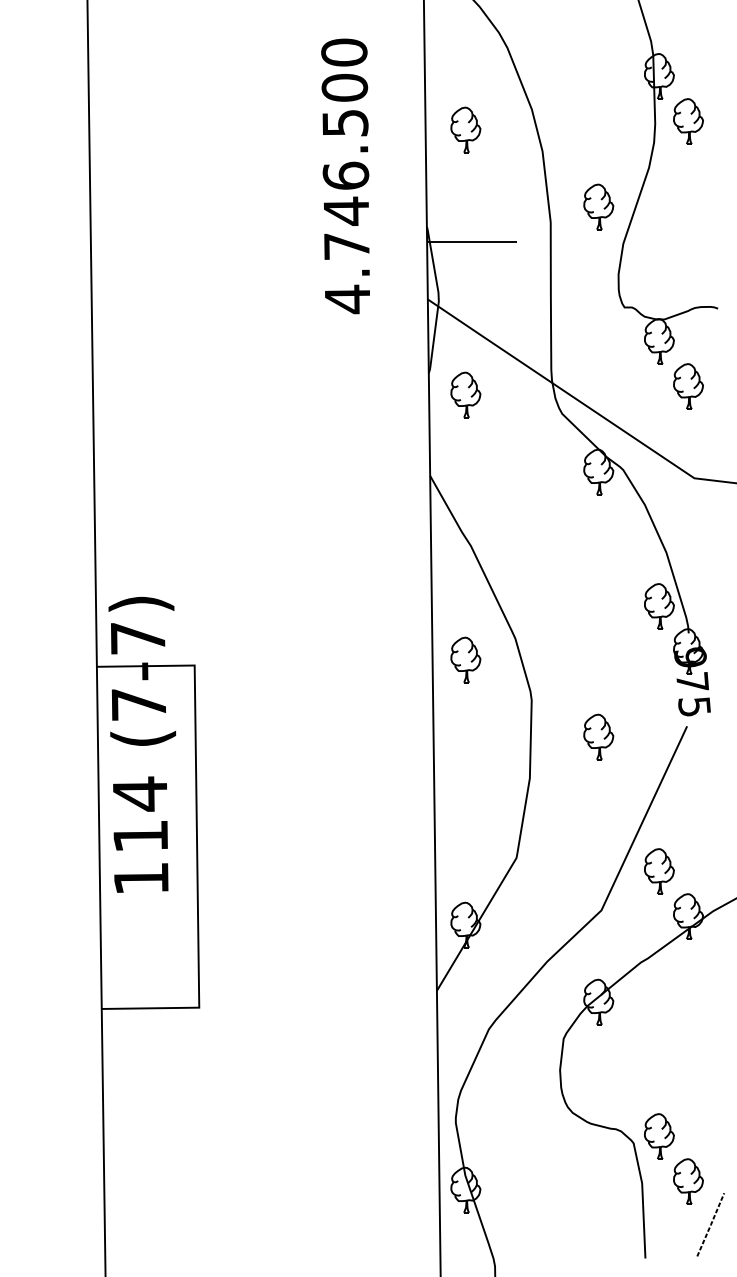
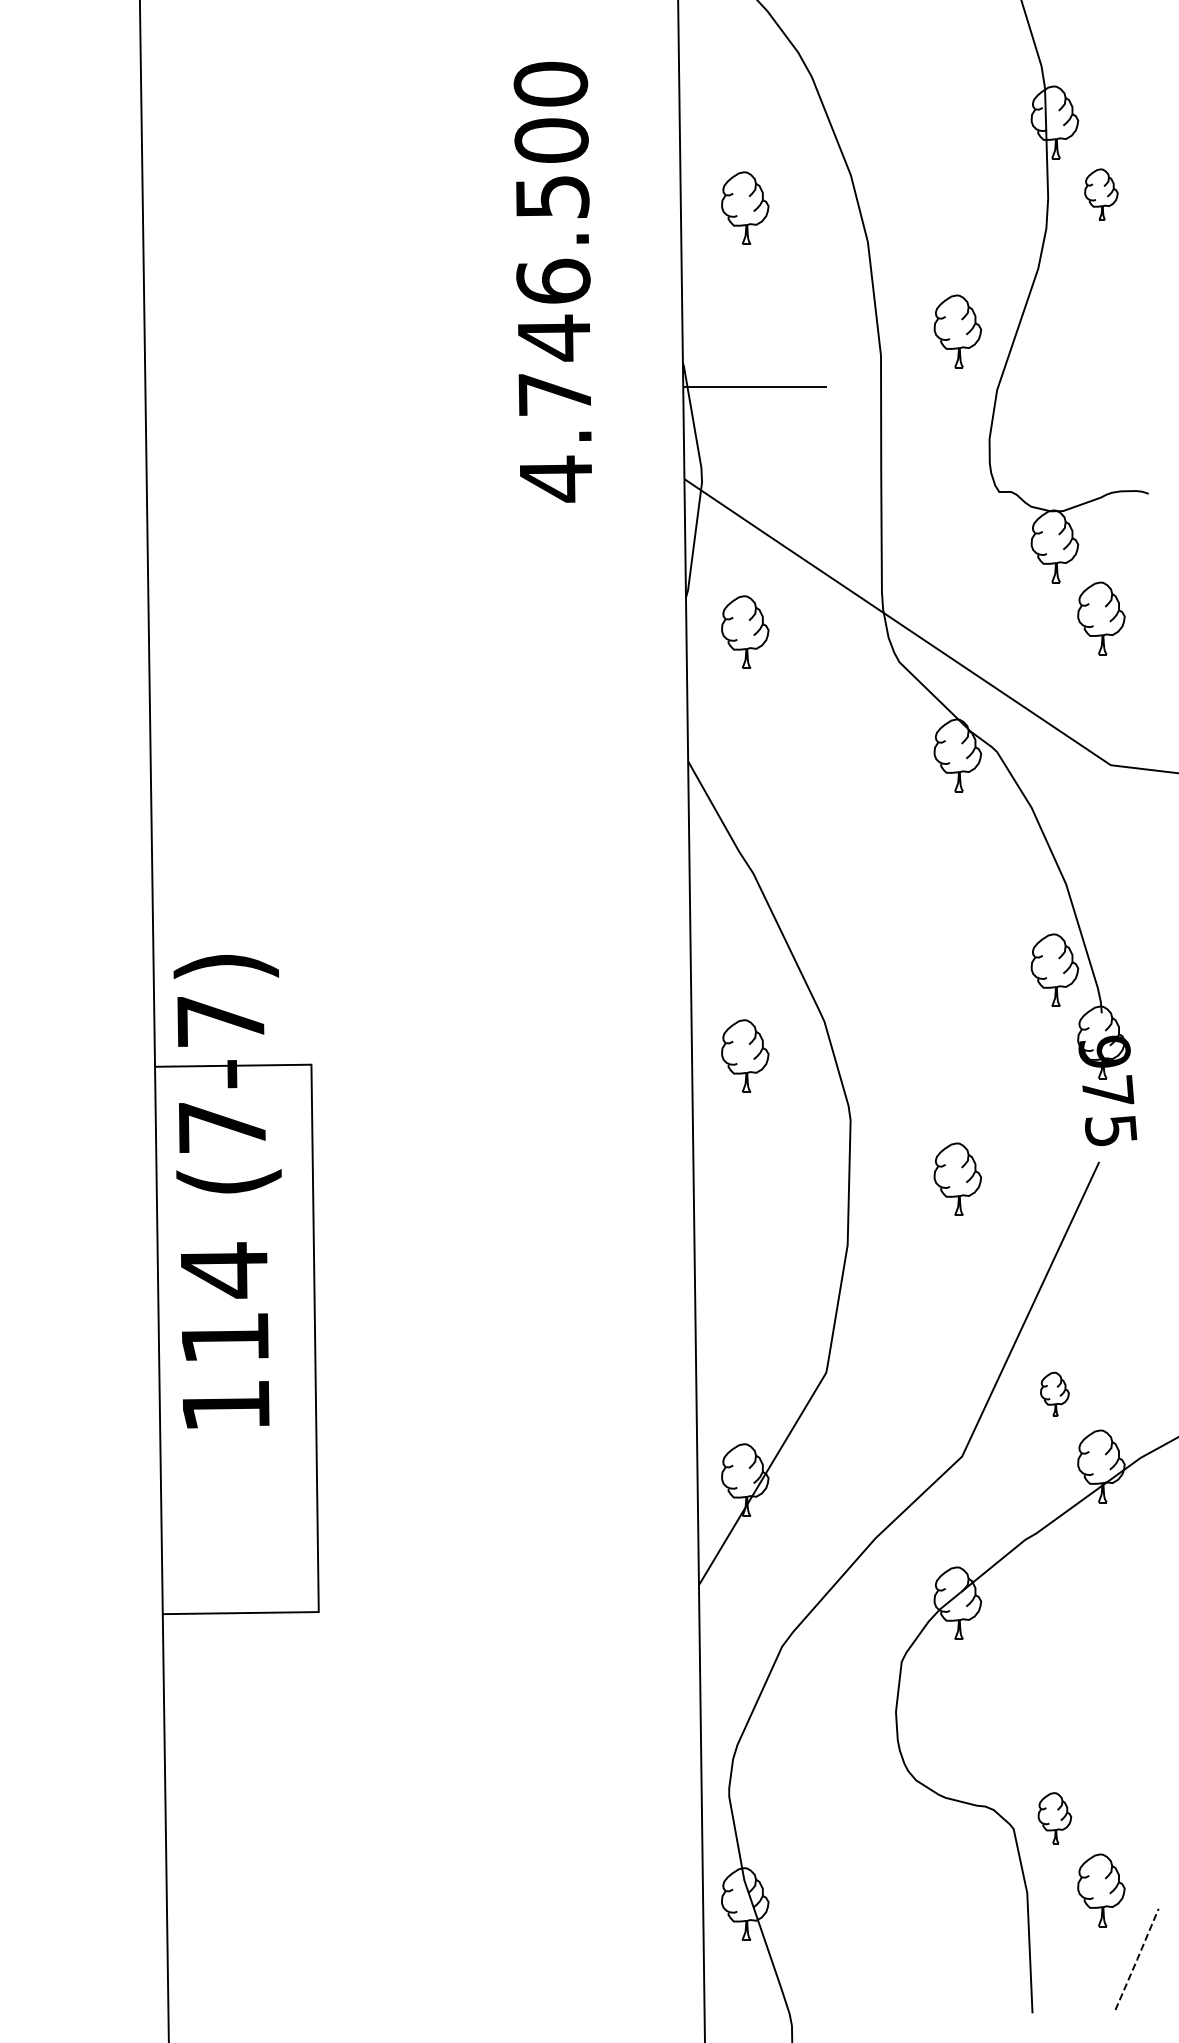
part: (688, 121) -> (1101, 194), size x0.7
part: (659, 871) -> (1055, 1394), size x0.6
part: (659, 1136) -> (1055, 1818), size x0.7

